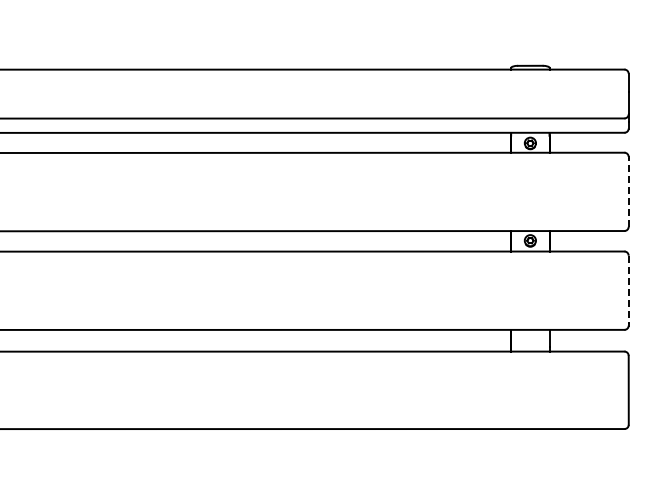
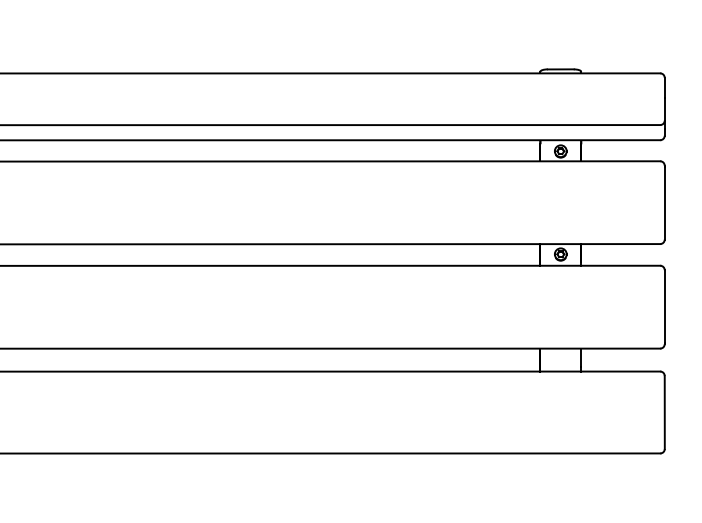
line: (628, 191) -> (664, 202), dashed -> solid
line: (628, 290) -> (664, 306), dashed -> solid

